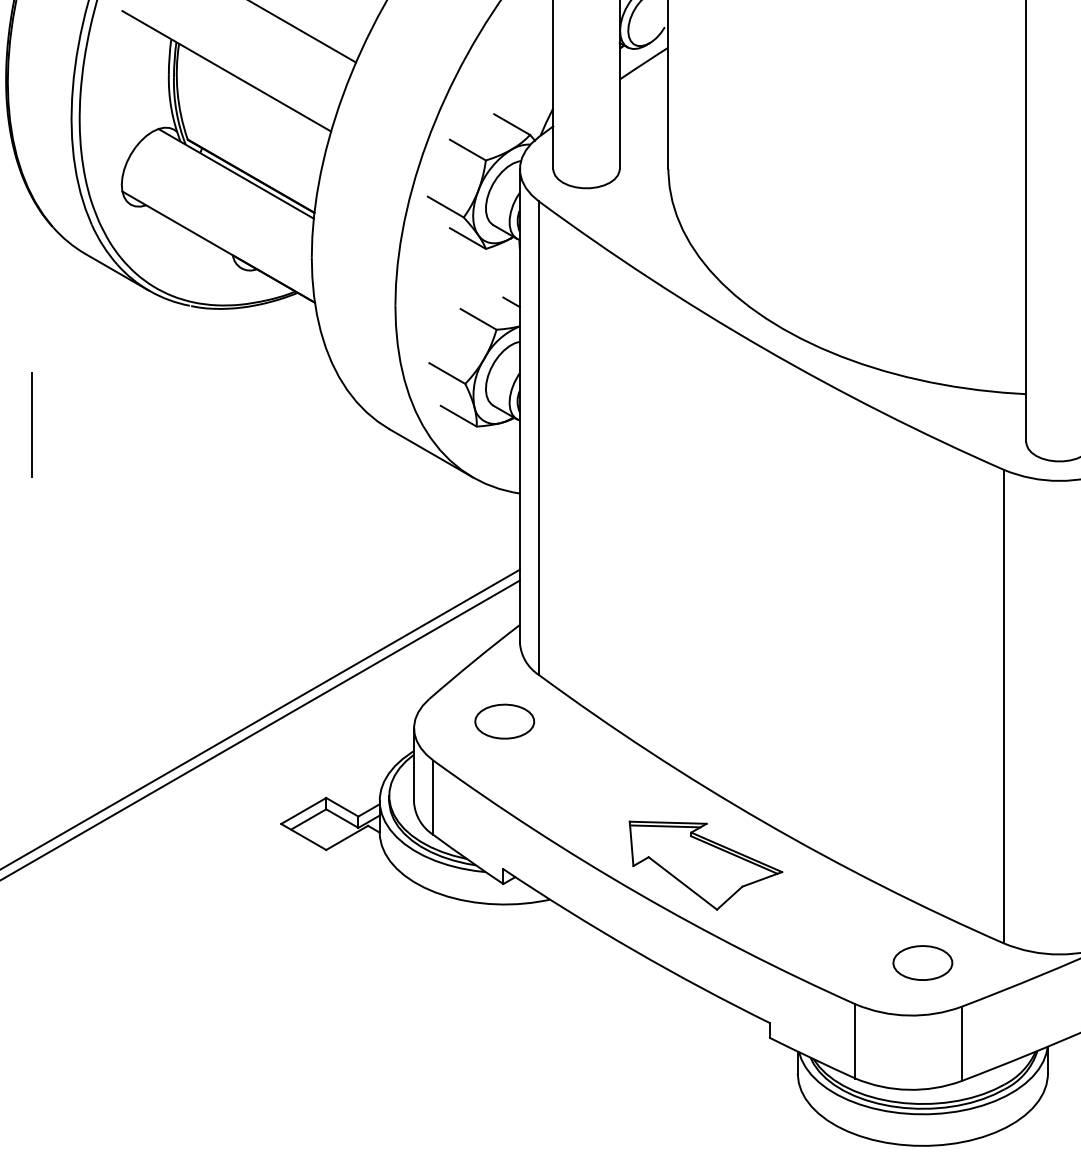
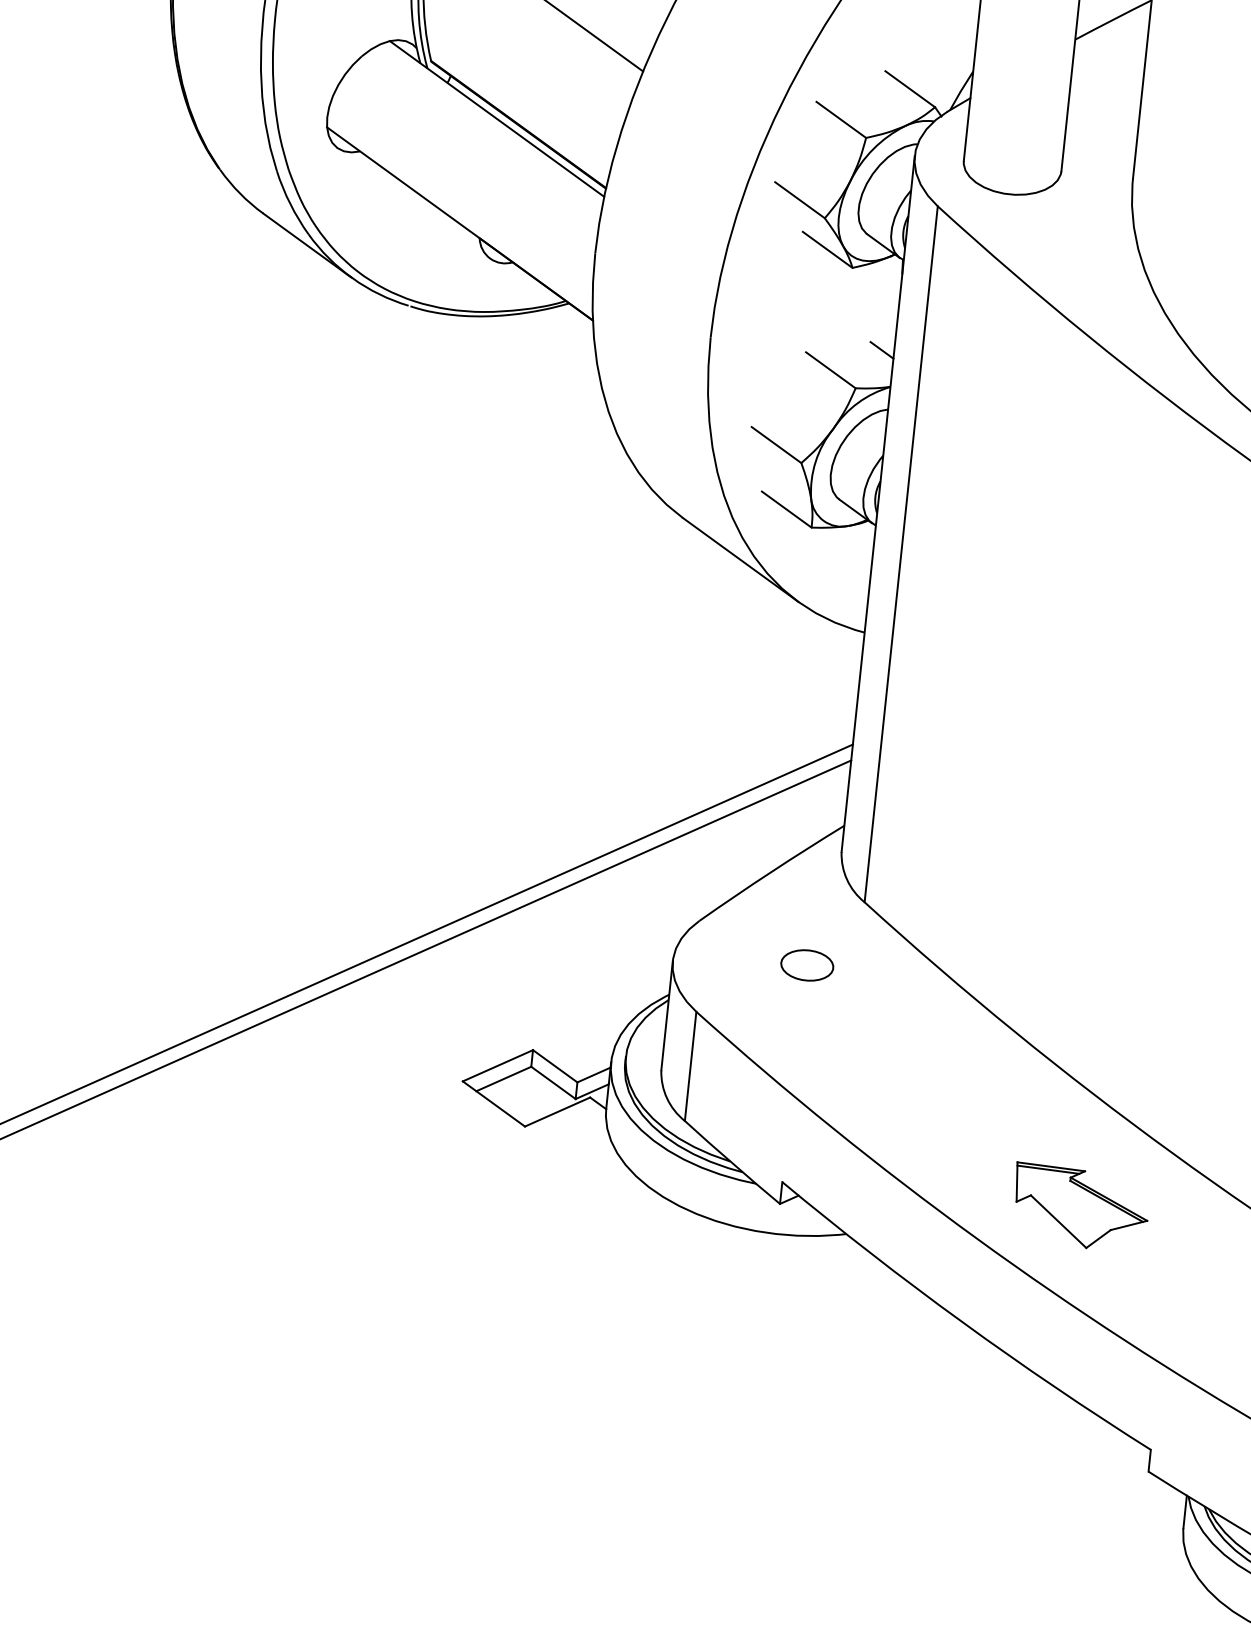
line: (32, 425) -> (158, 457), removed
part: (504, 721) -> (806, 965), size x0.6
part: (705, 865) -> (1079, 1207), size x0.6

